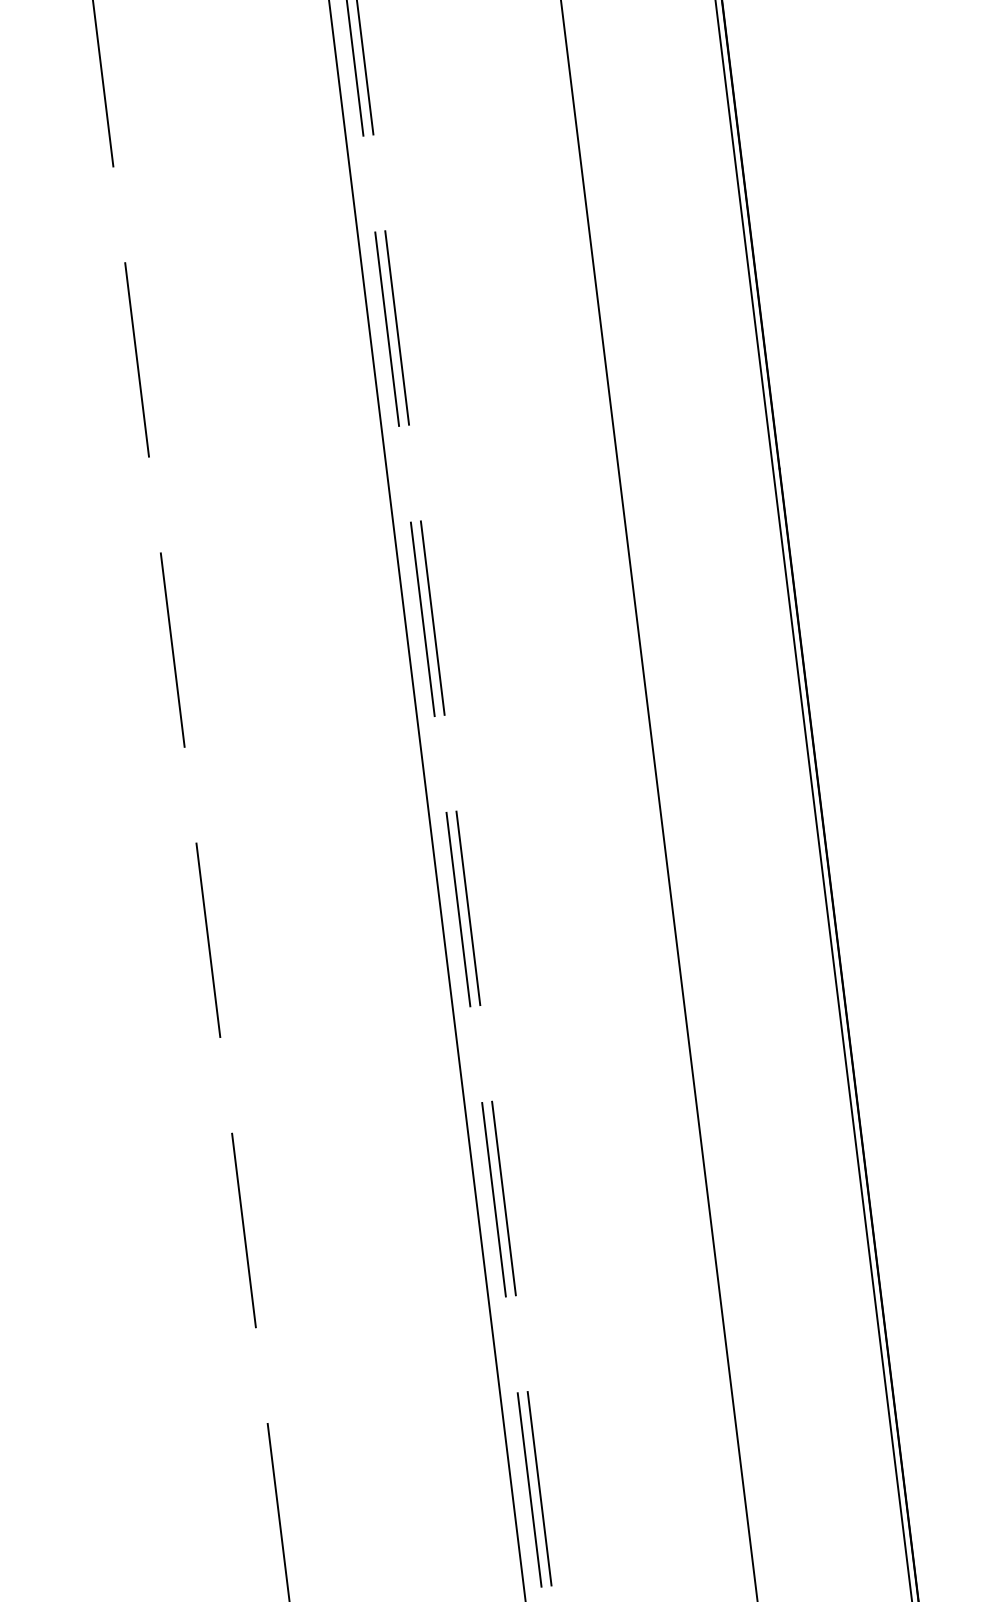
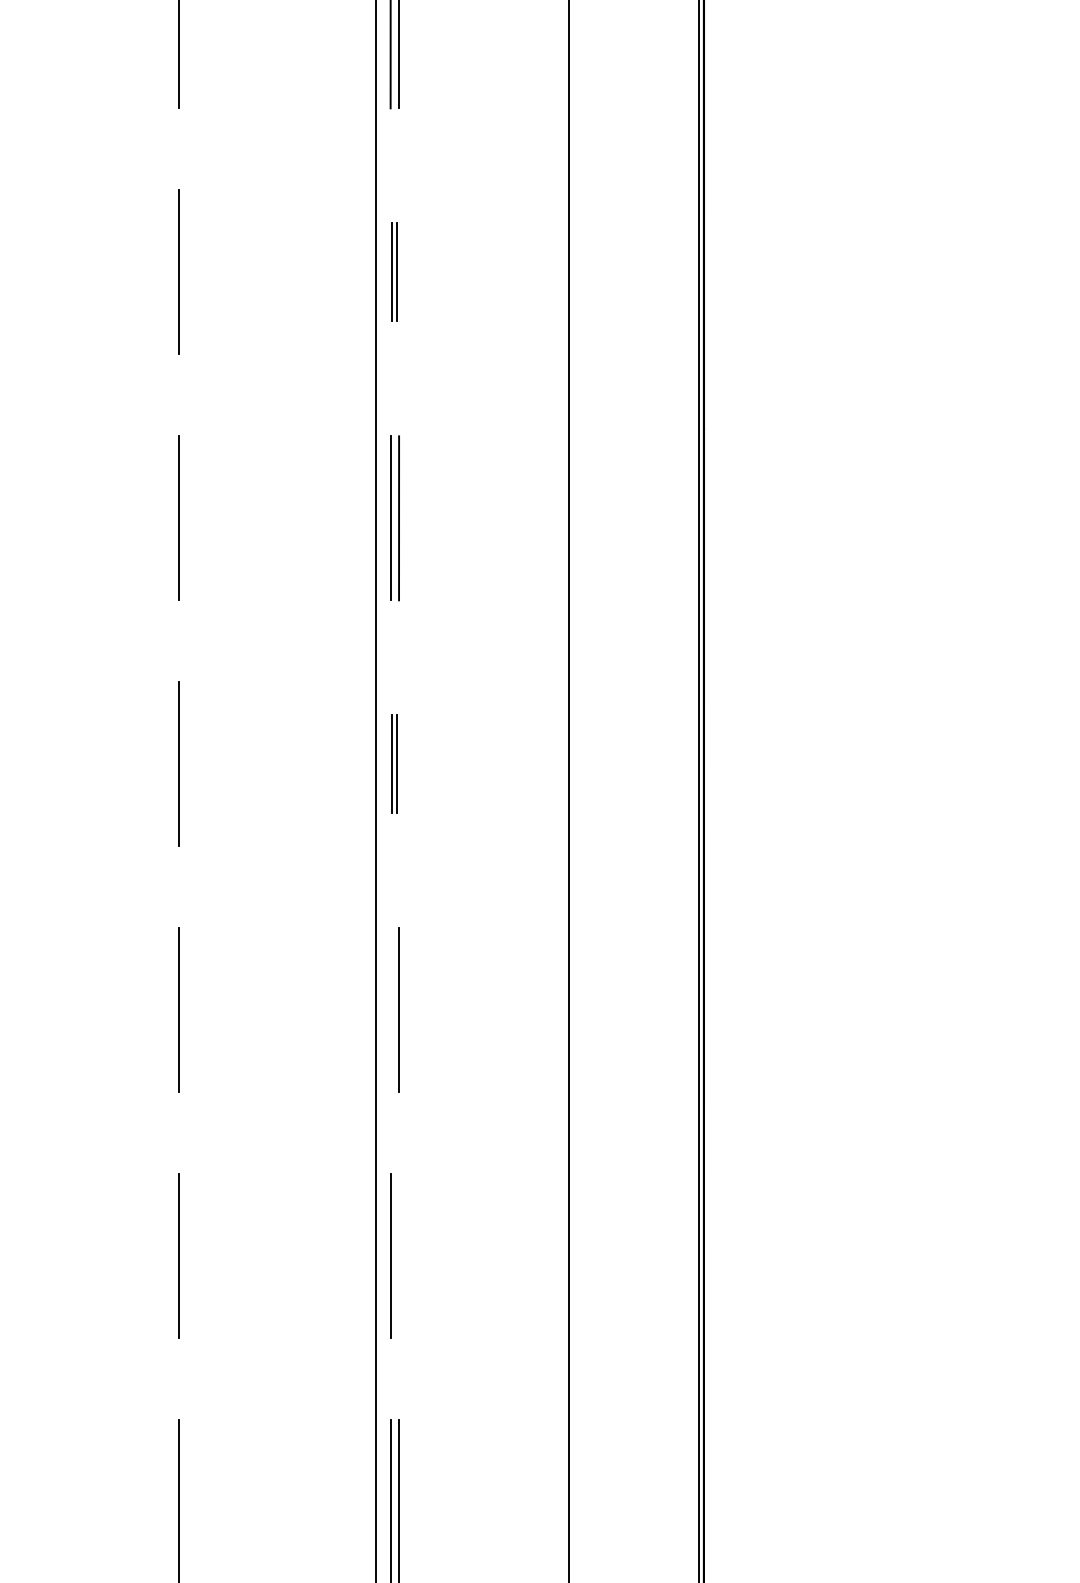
part: (391, 327) -> (394, 271), size x0.6
part: (462, 908) -> (394, 763), size x0.6
line: (493, 1200) -> (390, 1010), removed
line: (540, 1488) -> (399, 1256), removed

